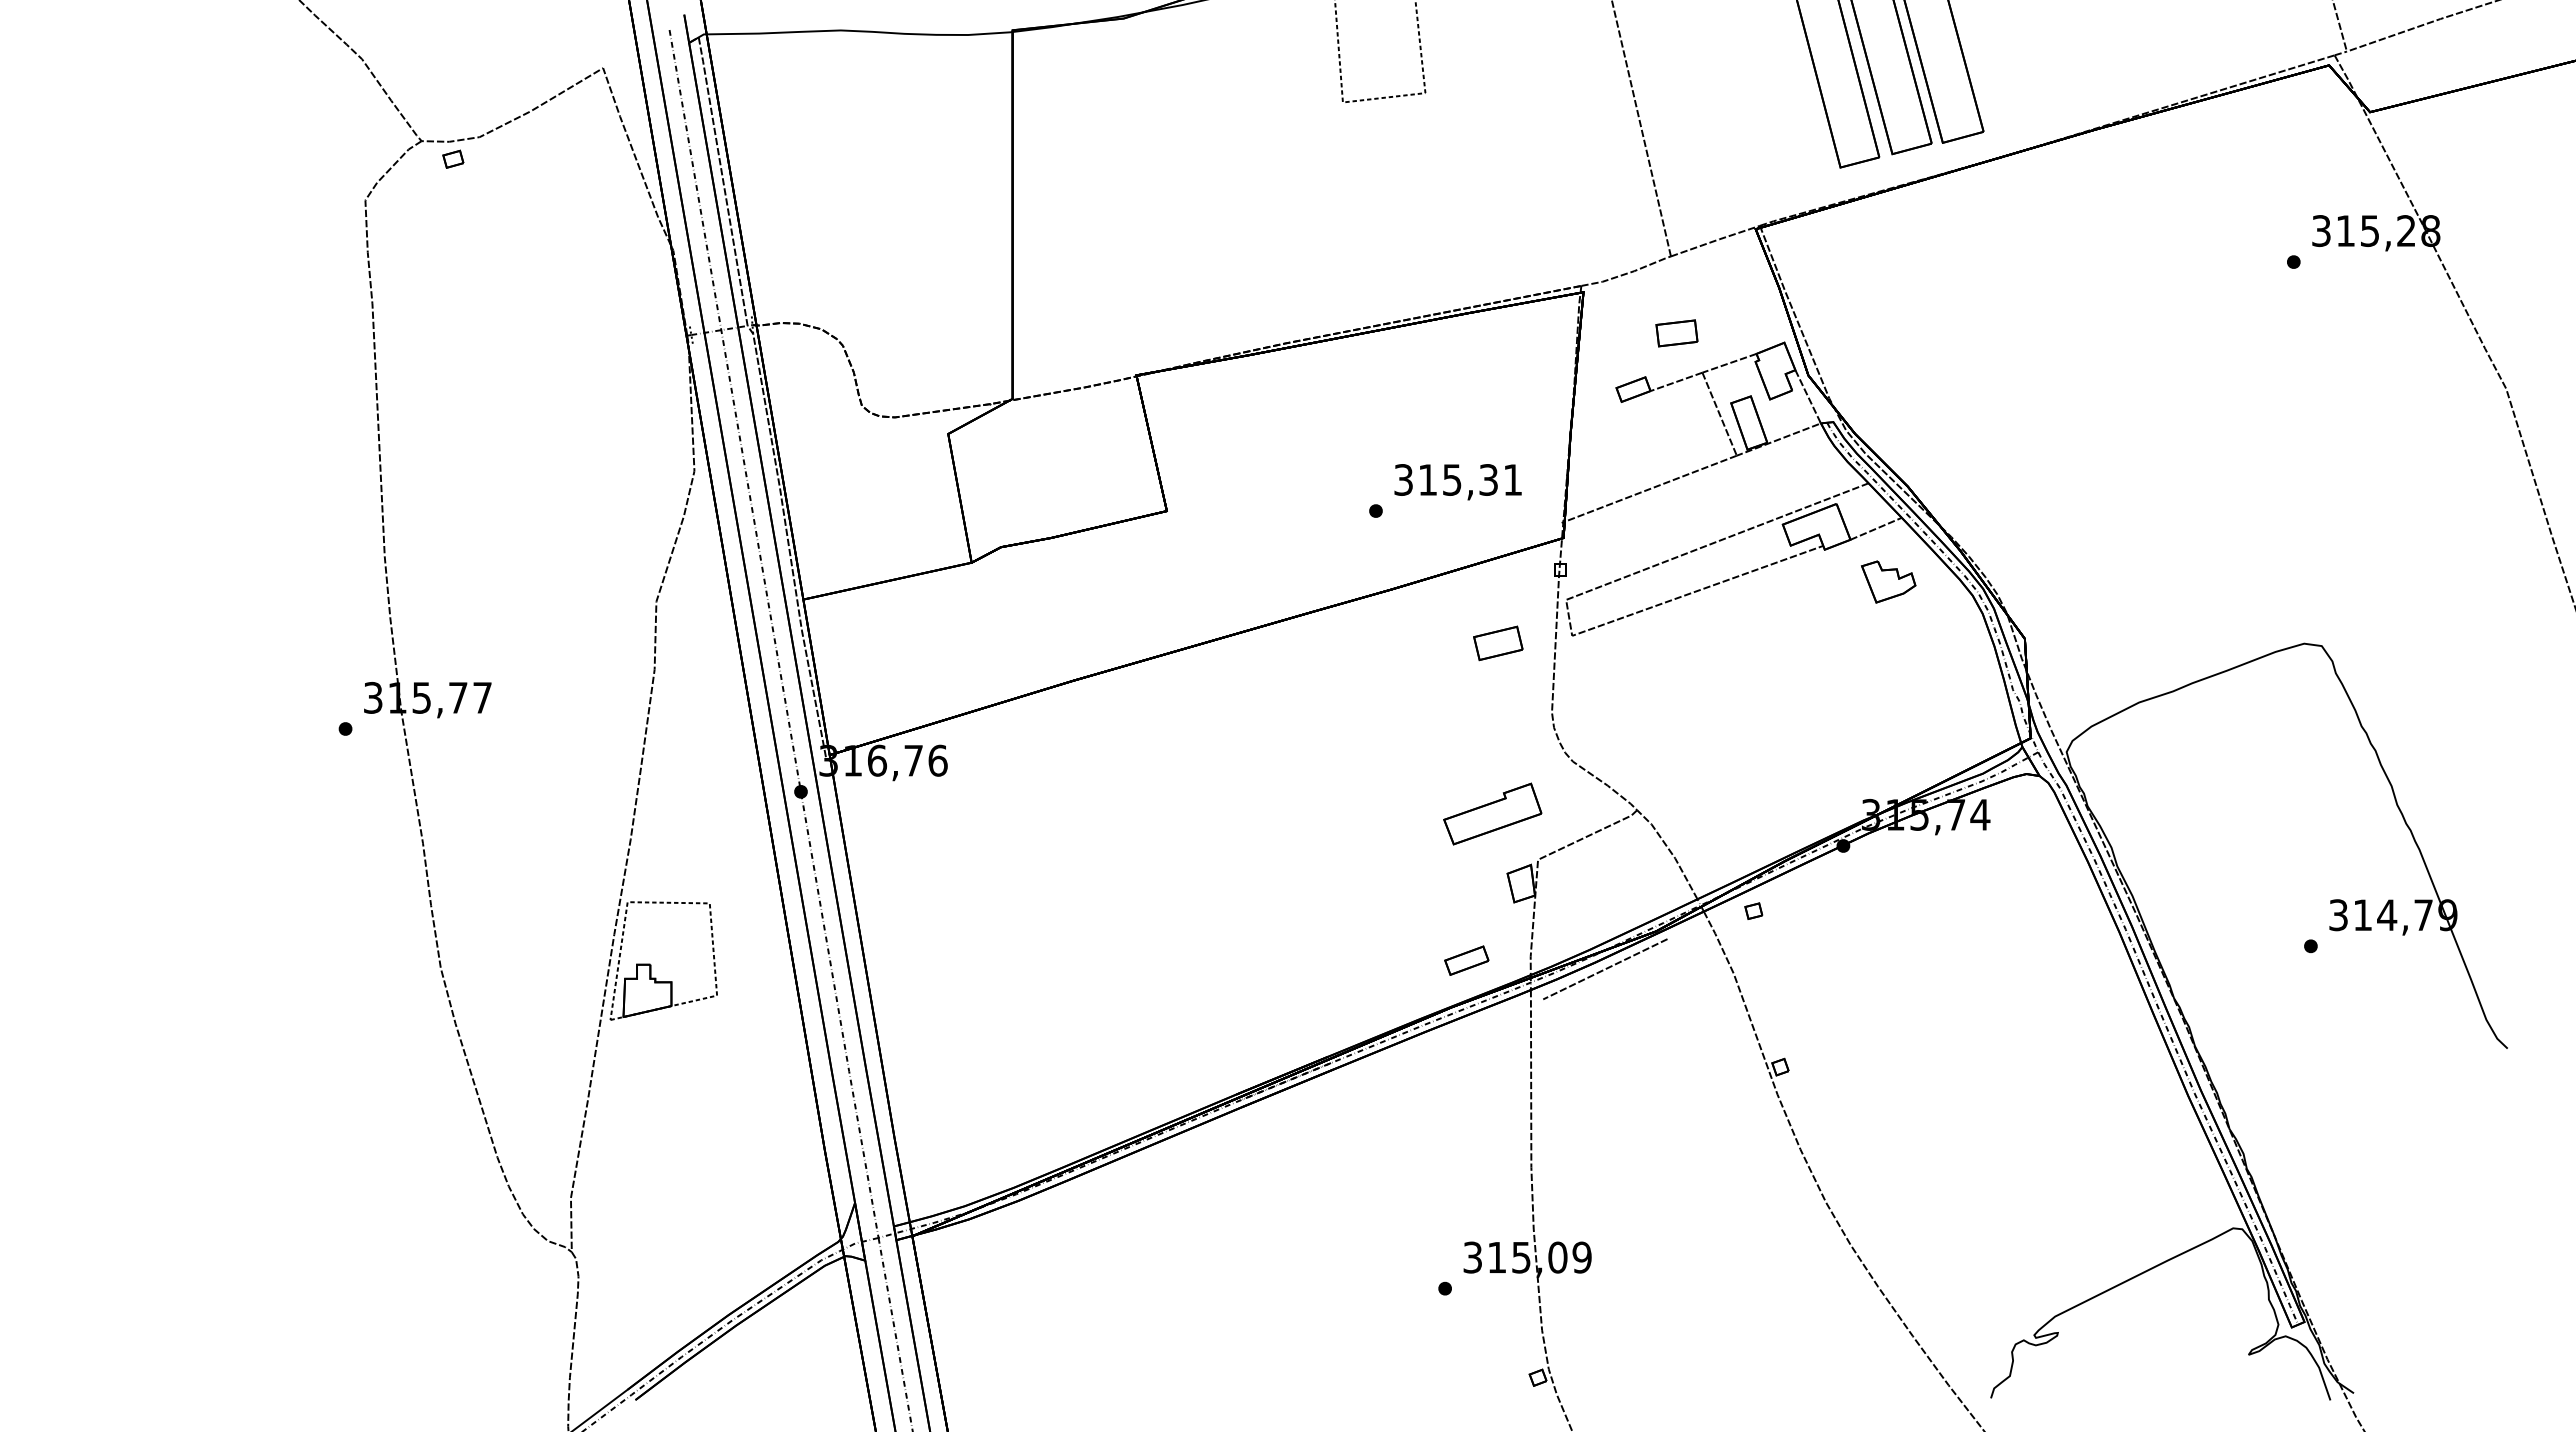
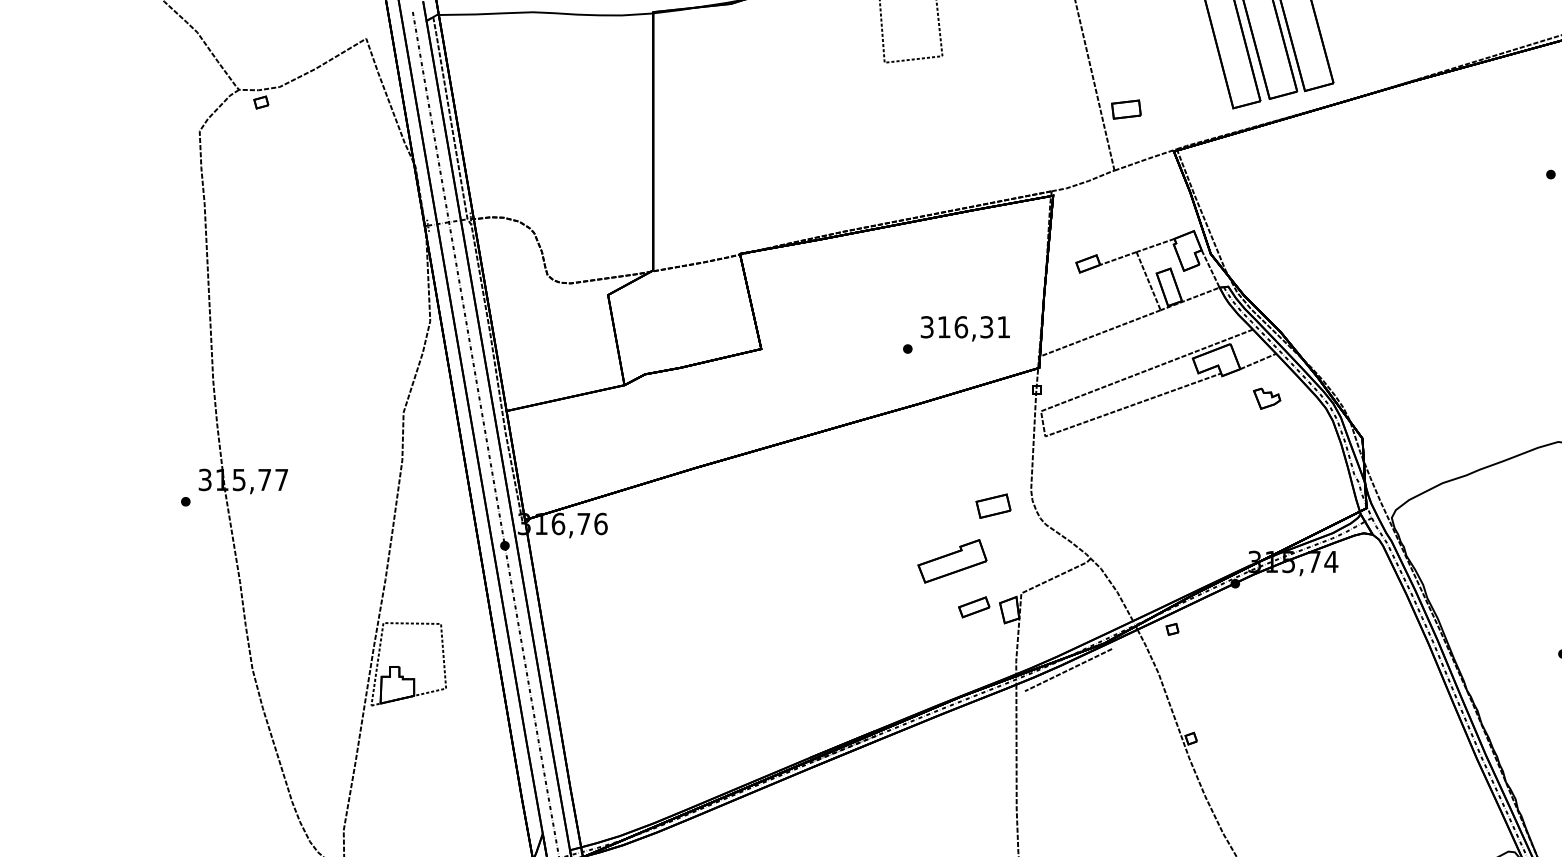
part: (1676, 333) -> (1126, 109), moved
text: (1452, 479) -> (961, 326), 315,31 -> 316,31
part: (1888, 581) -> (1266, 398), size x0.7
part: (1498, 643) -> (993, 506), moved
part: (1492, 813) -> (952, 560), moved
part: (1466, 960) -> (974, 607), moved

